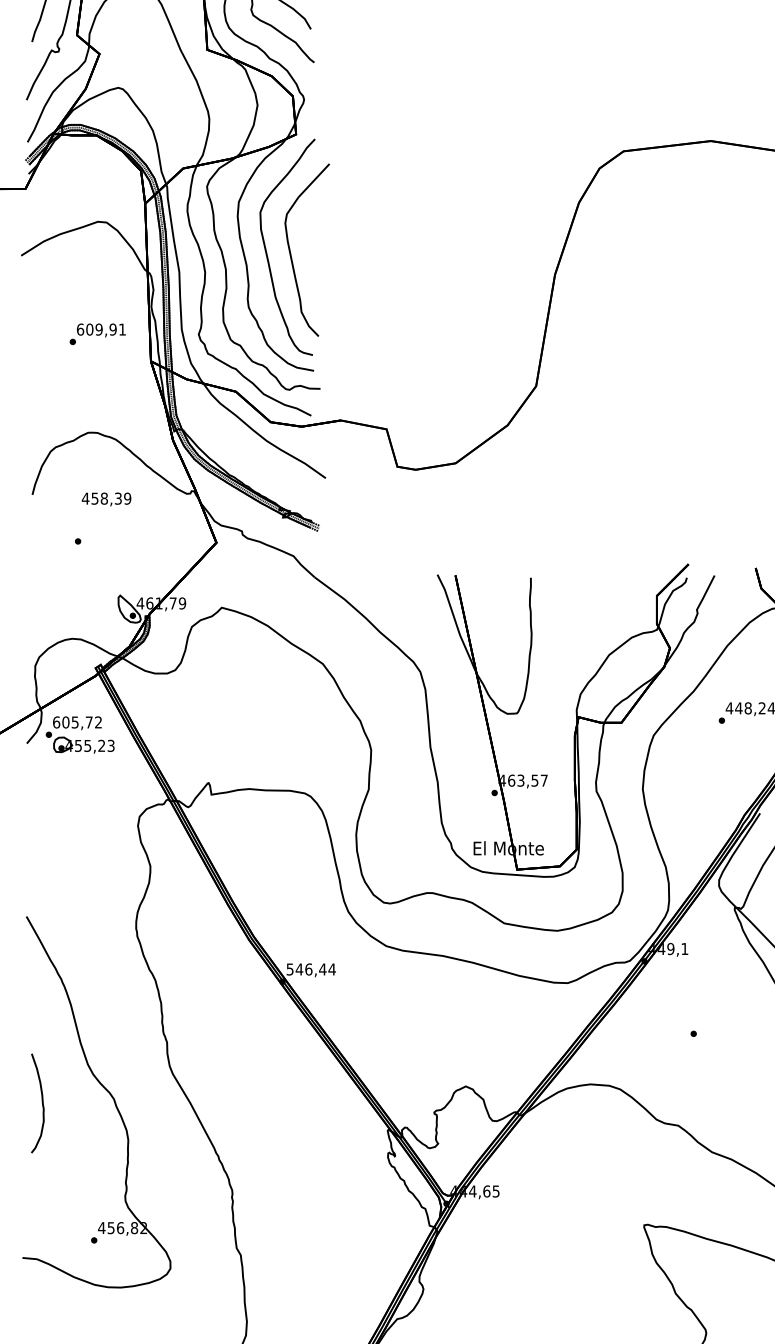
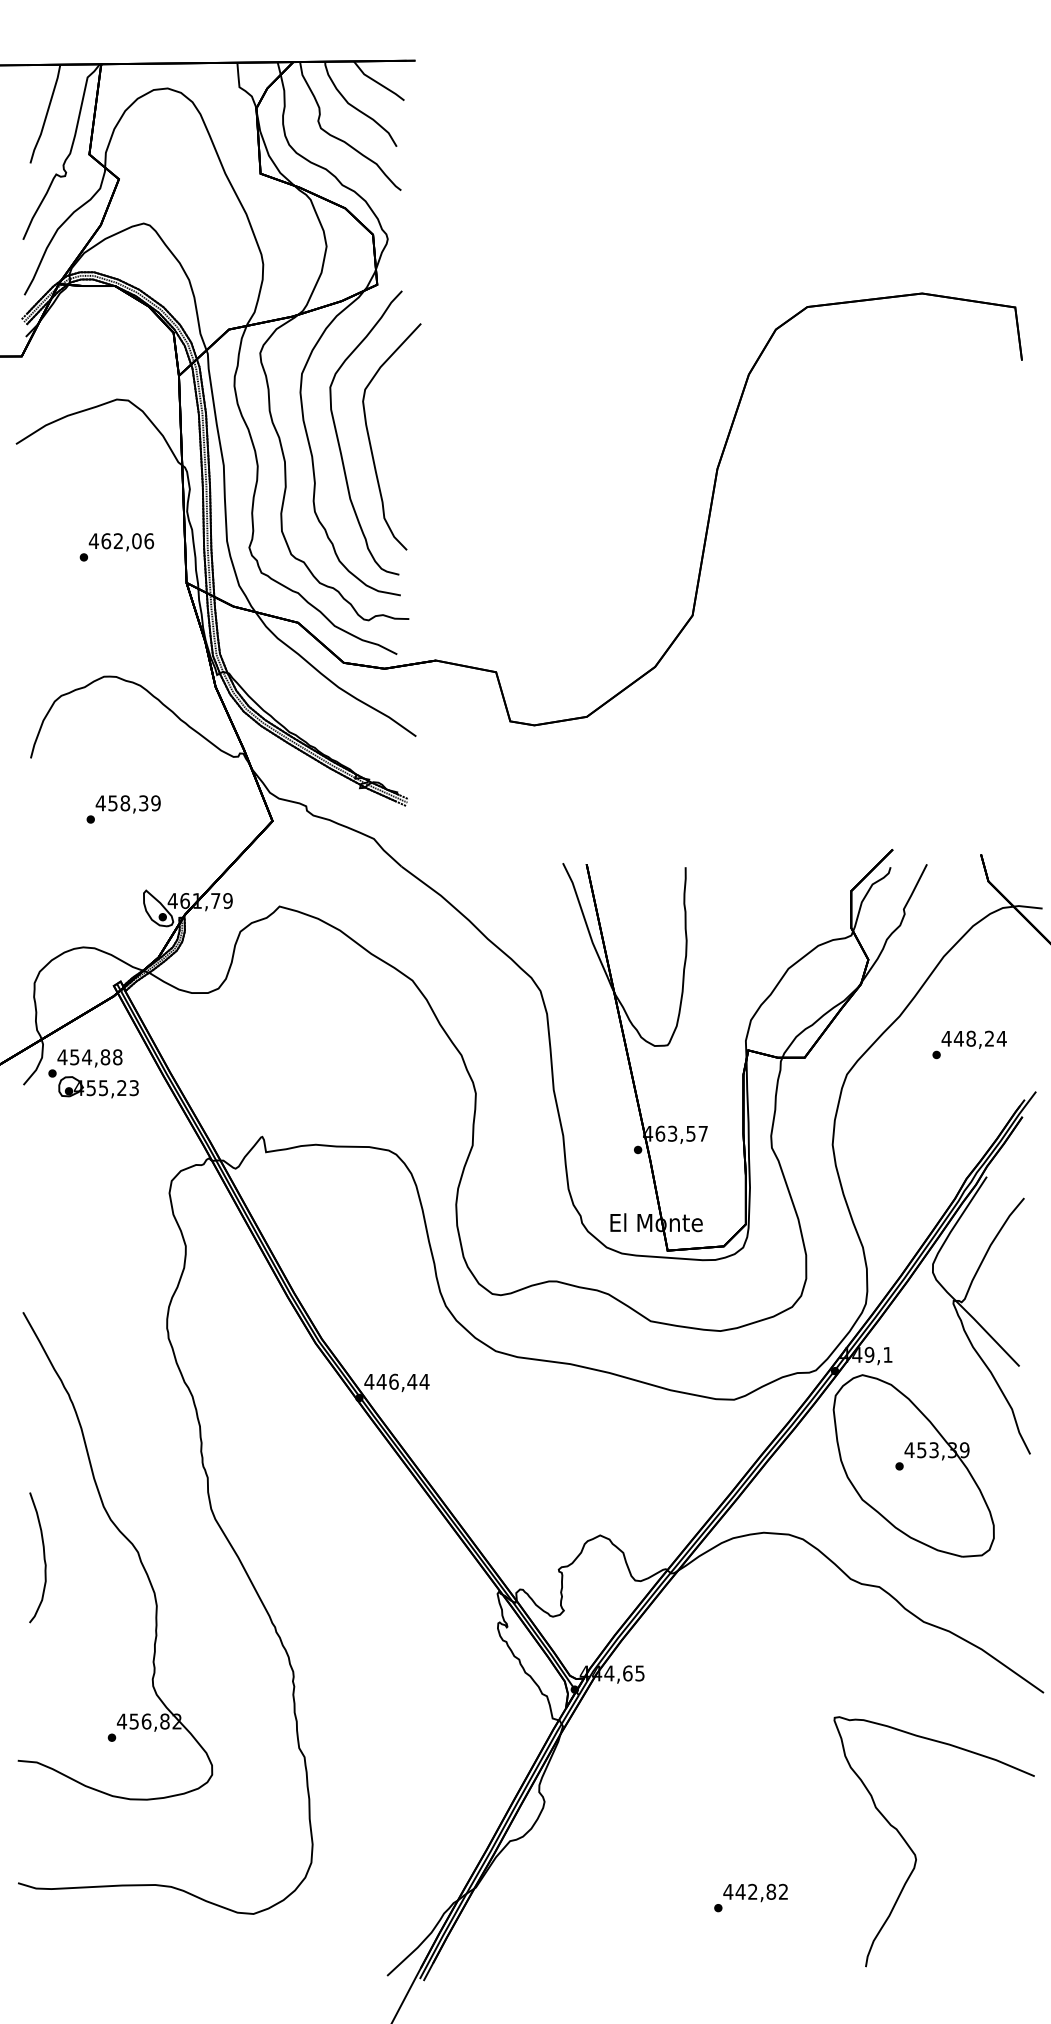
text: (101, 329) -> (121, 541), 609,91 -> 462,06
text: (106, 499) -> (127, 804), moved
text: (77, 722) -> (89, 1057), 605,72 -> 454,88
text: (290, 969) -> (369, 1381), 546,44 -> 446,44
part: (704, 1033) -> (913, 1465), added

